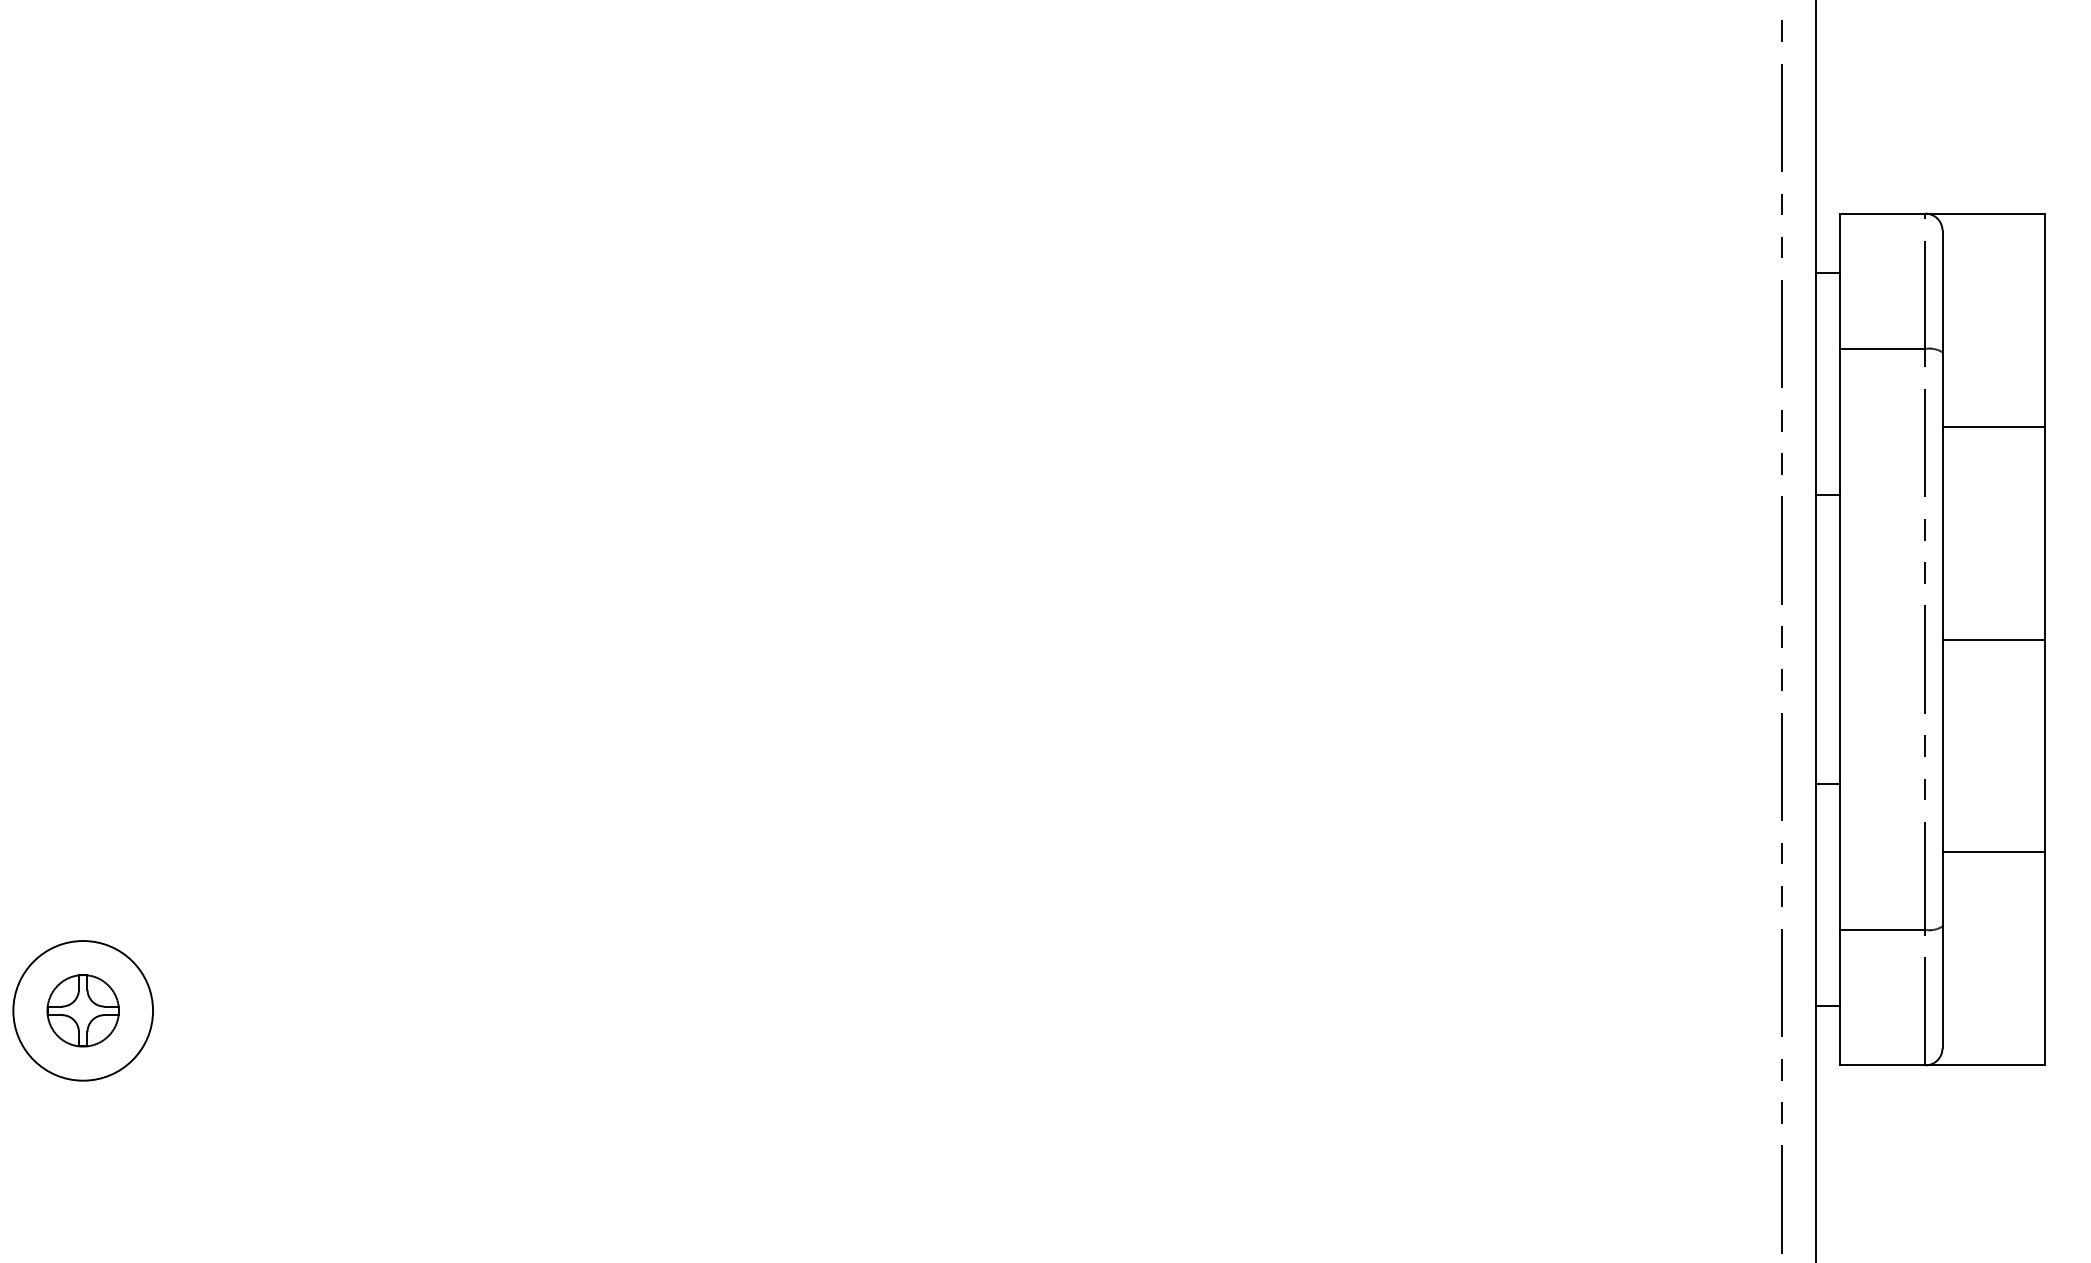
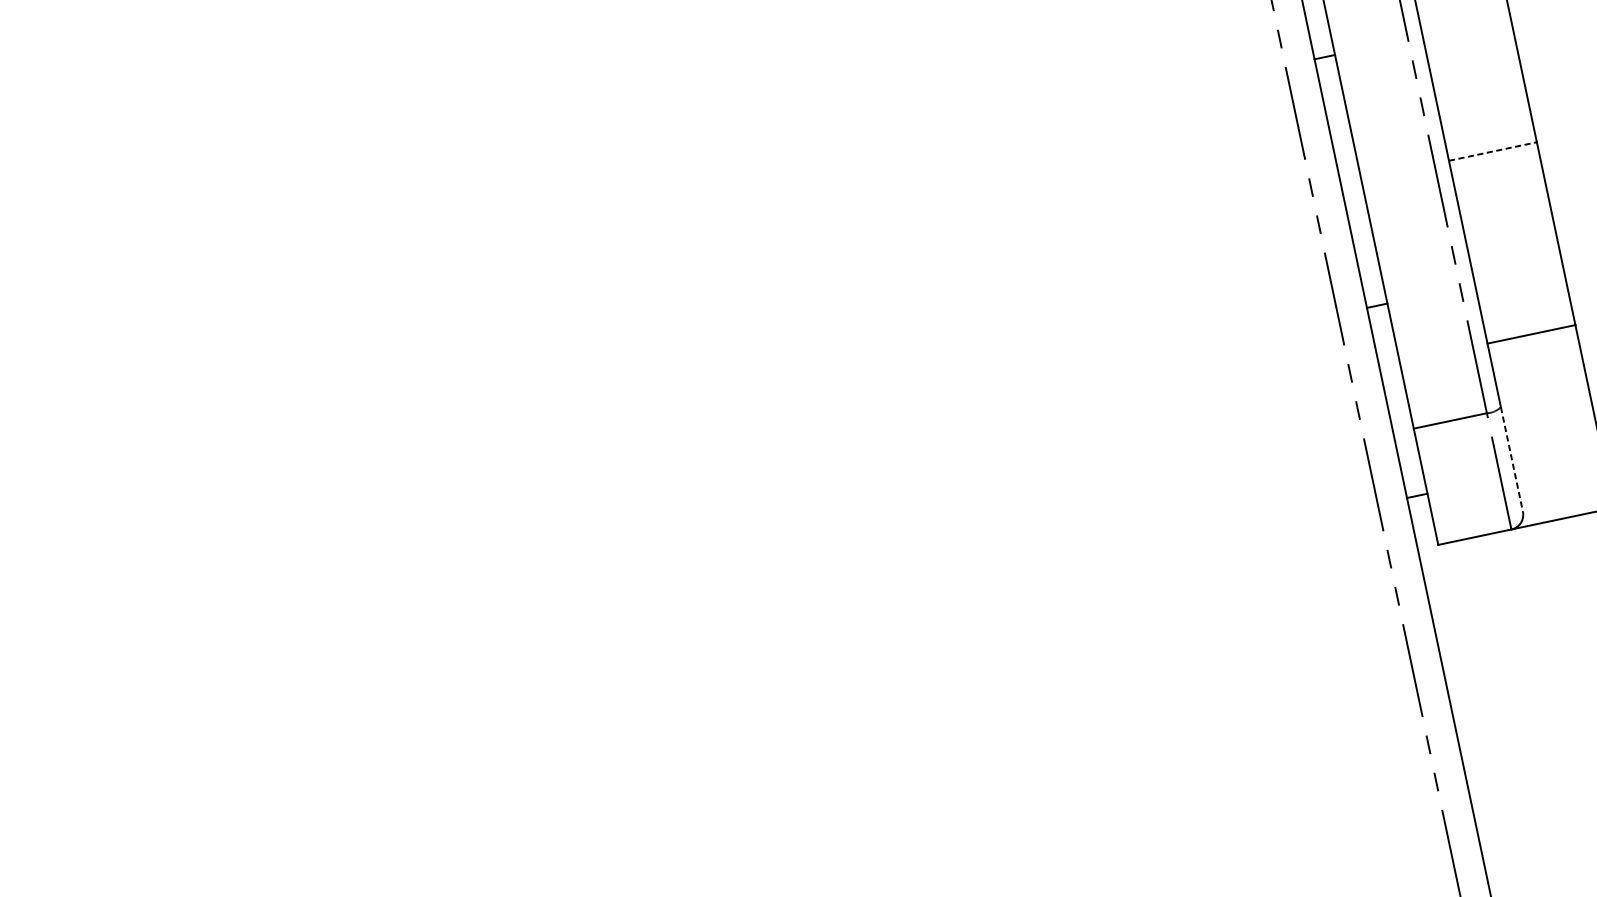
line: (1994, 639) -> (1493, 151), solid -> dashed
line: (1942, 987) -> (1511, 459), solid -> dashed

